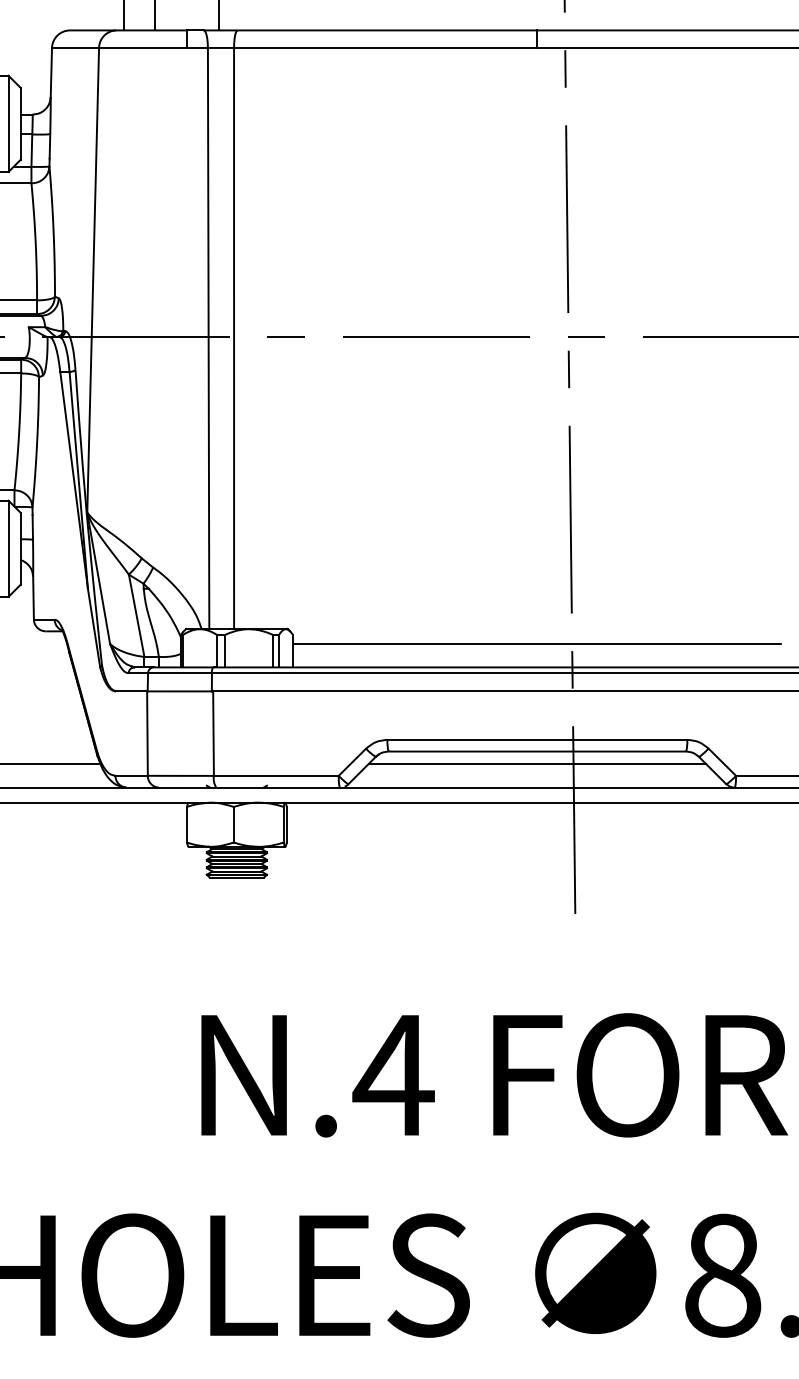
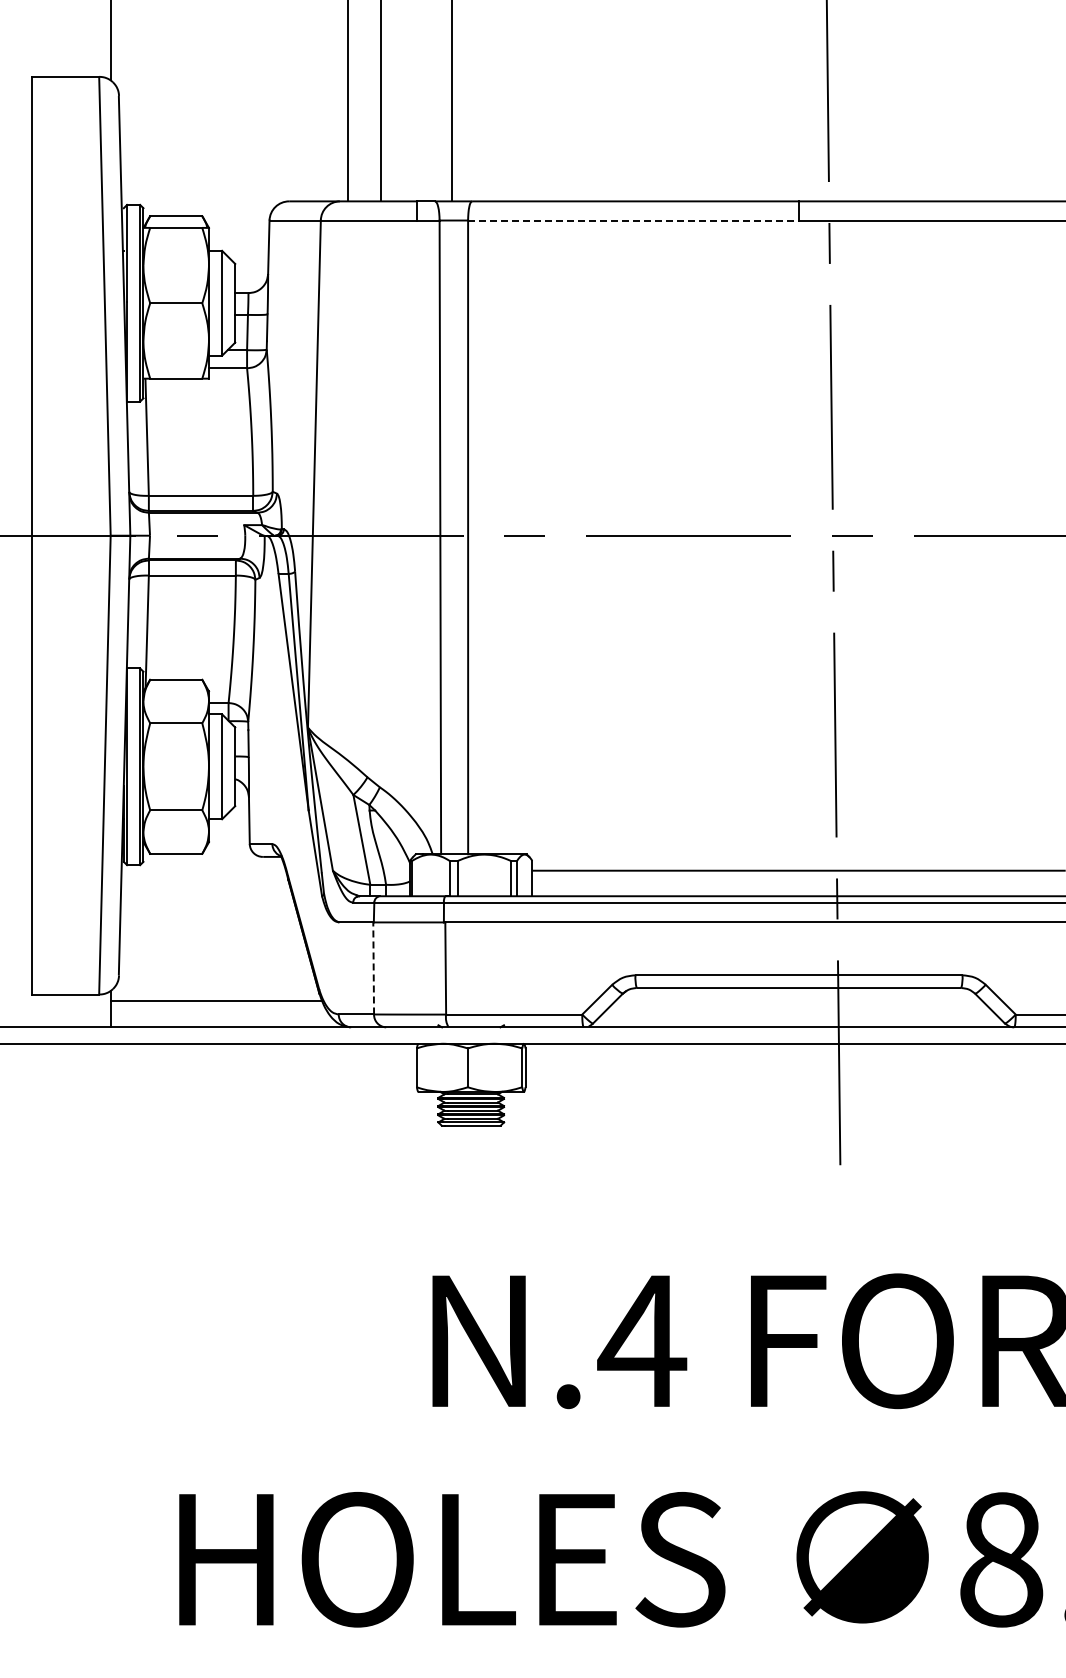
line: (386, 47) -> (634, 220), solid -> dashed
line: (147, 732) -> (373, 967), solid -> dashed
line: (536, 763) -> (798, 1001), removed

